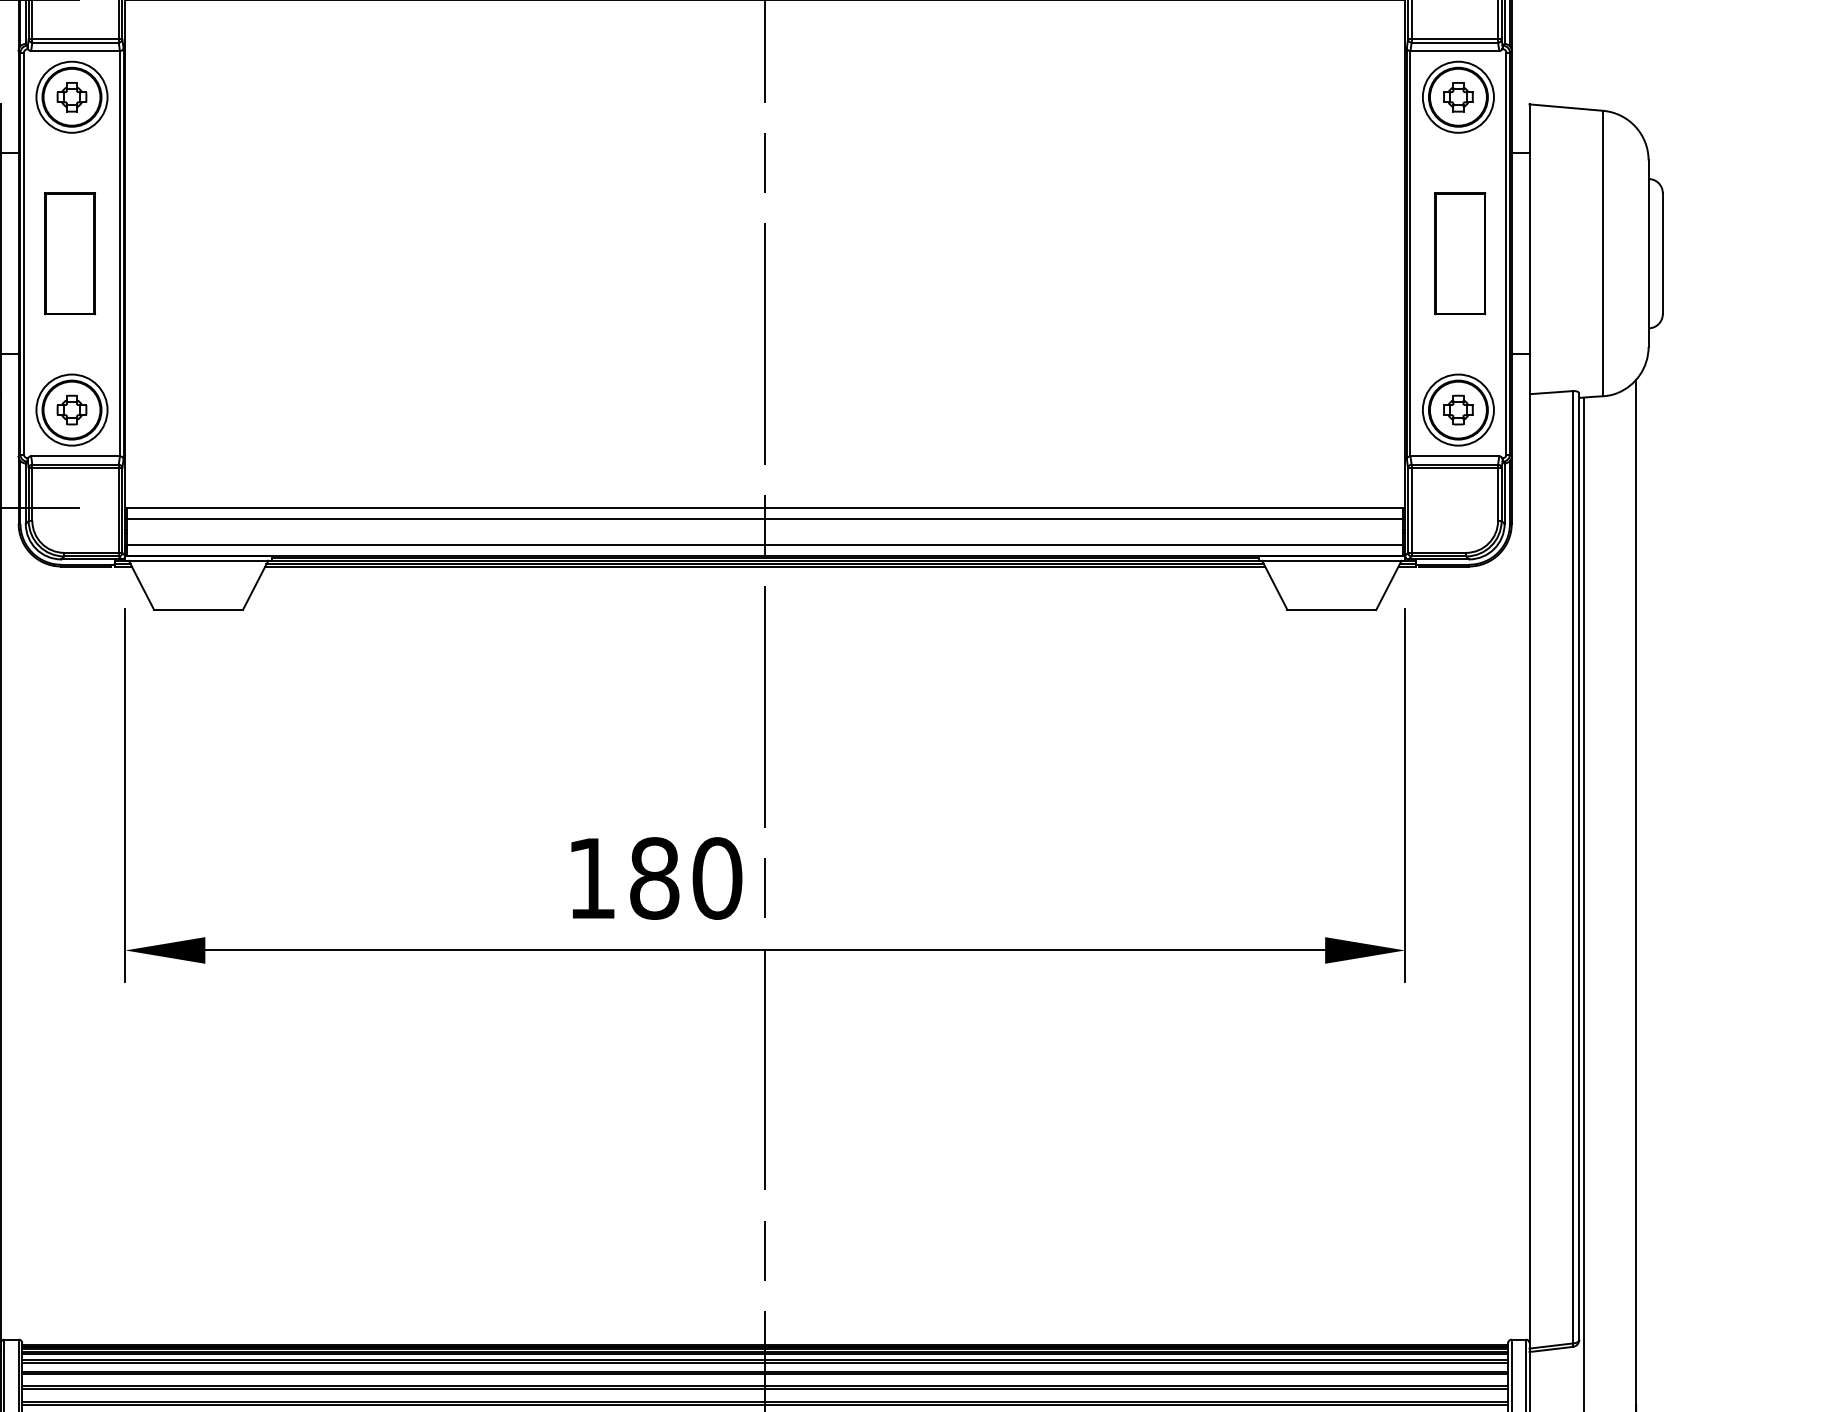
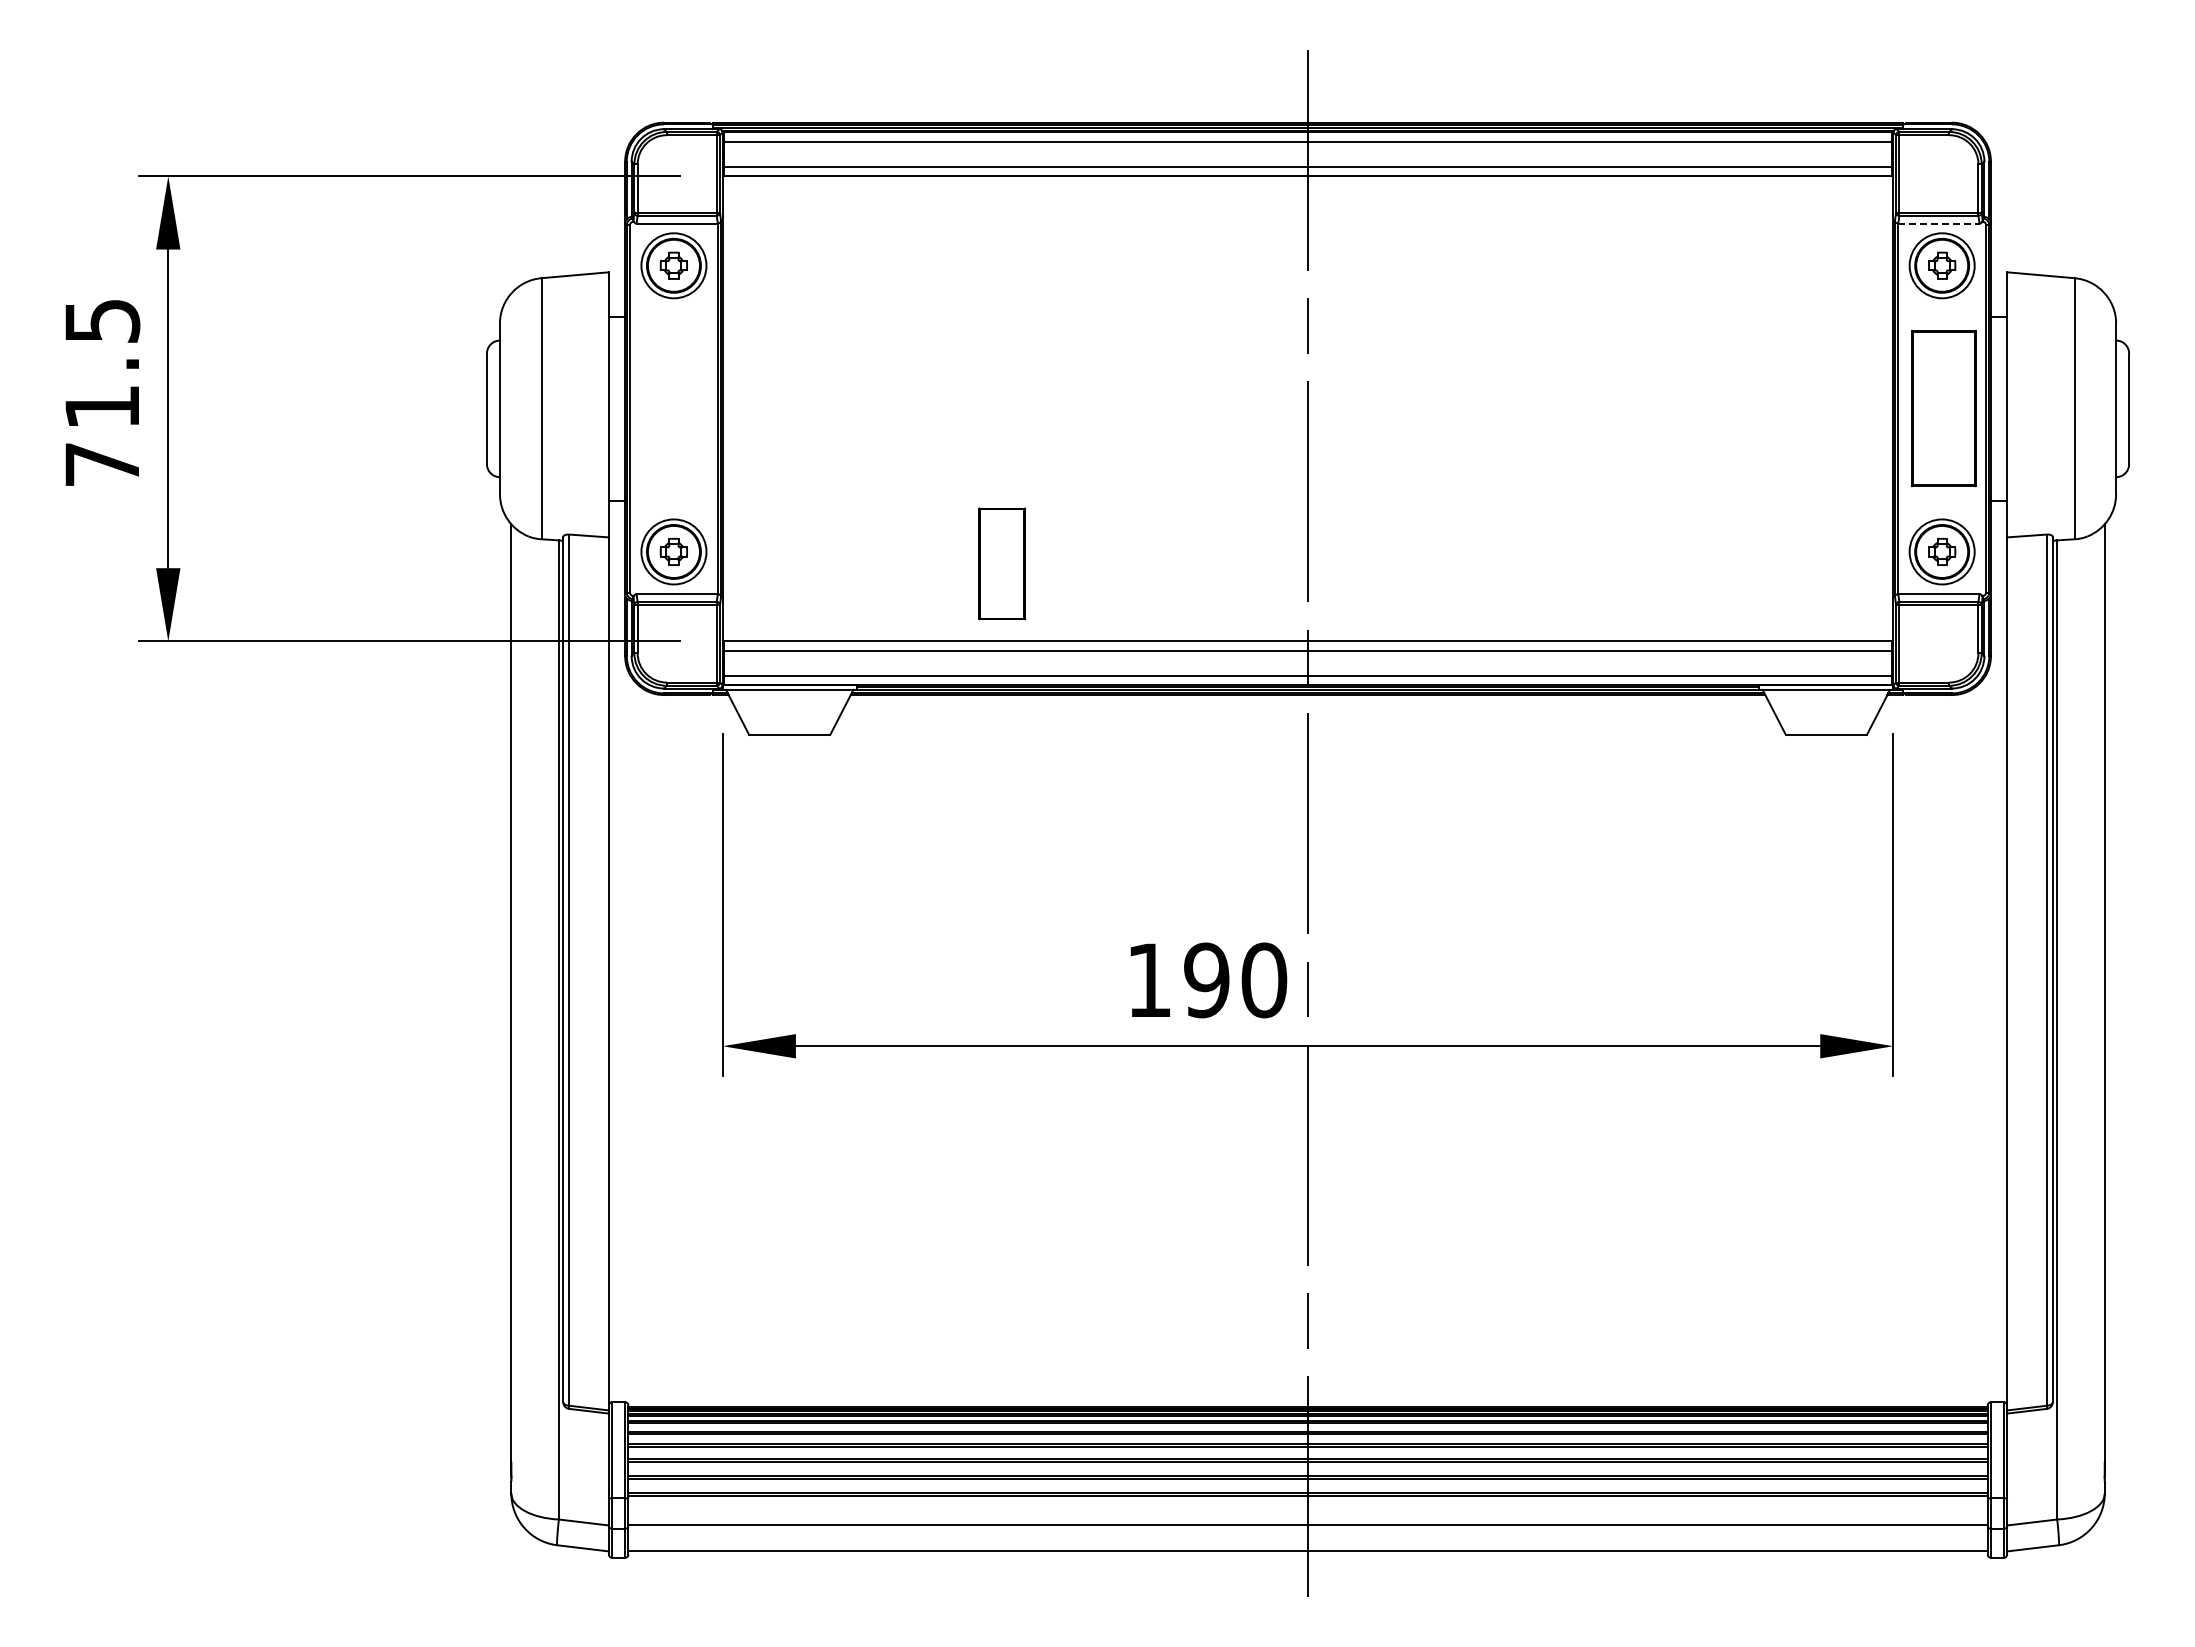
line: (1454, 51) -> (1938, 223), solid -> dashed
part: (70, 253) -> (1002, 563), moved
part: (1459, 253) -> (1943, 408), size x1.4
text: (654, 878) -> (1206, 980), 180 -> 190

